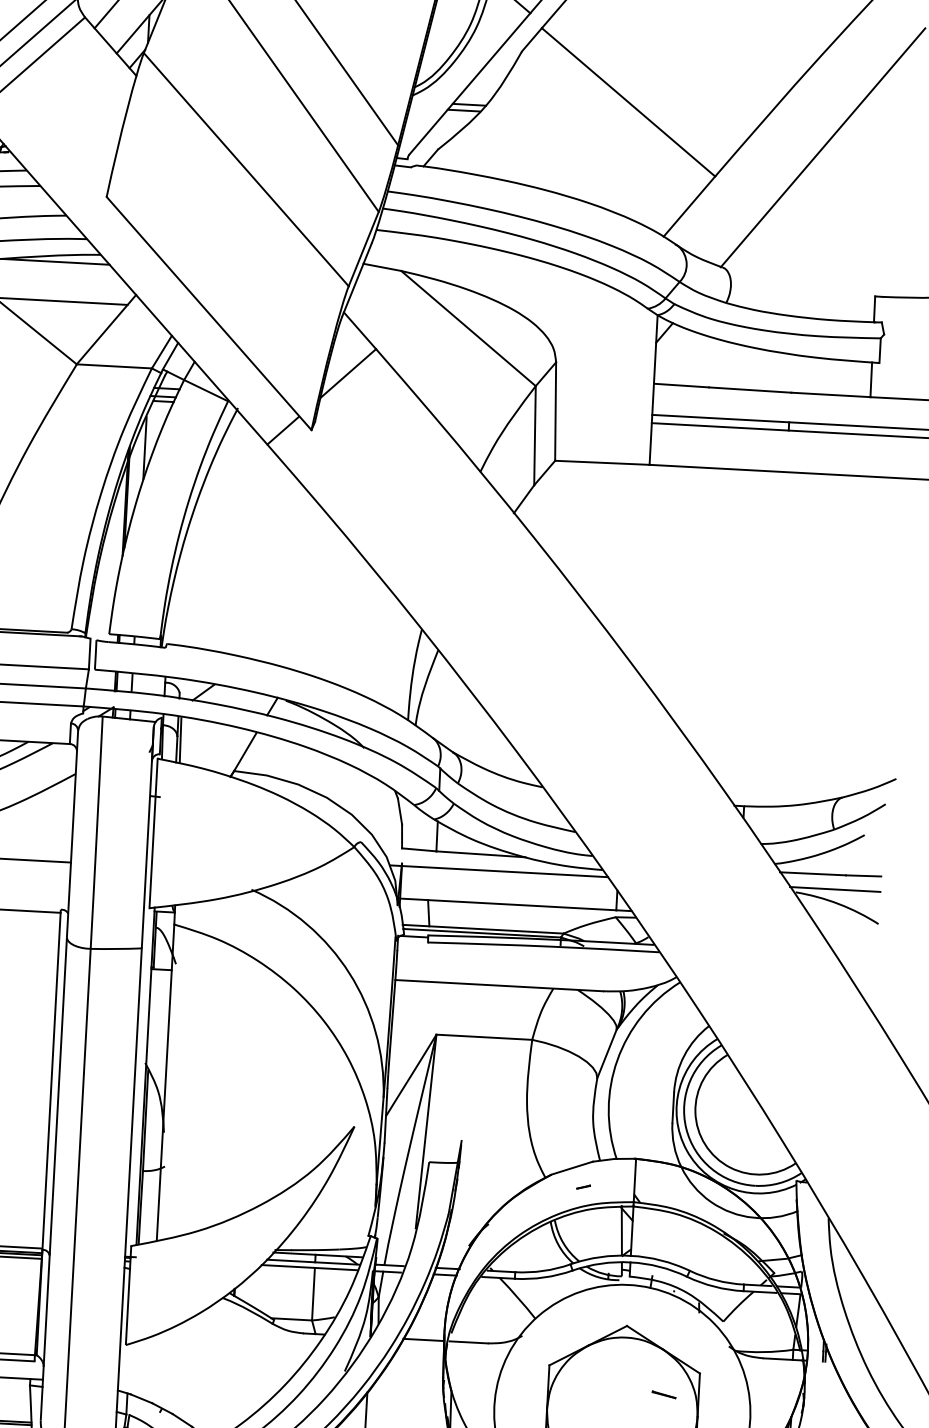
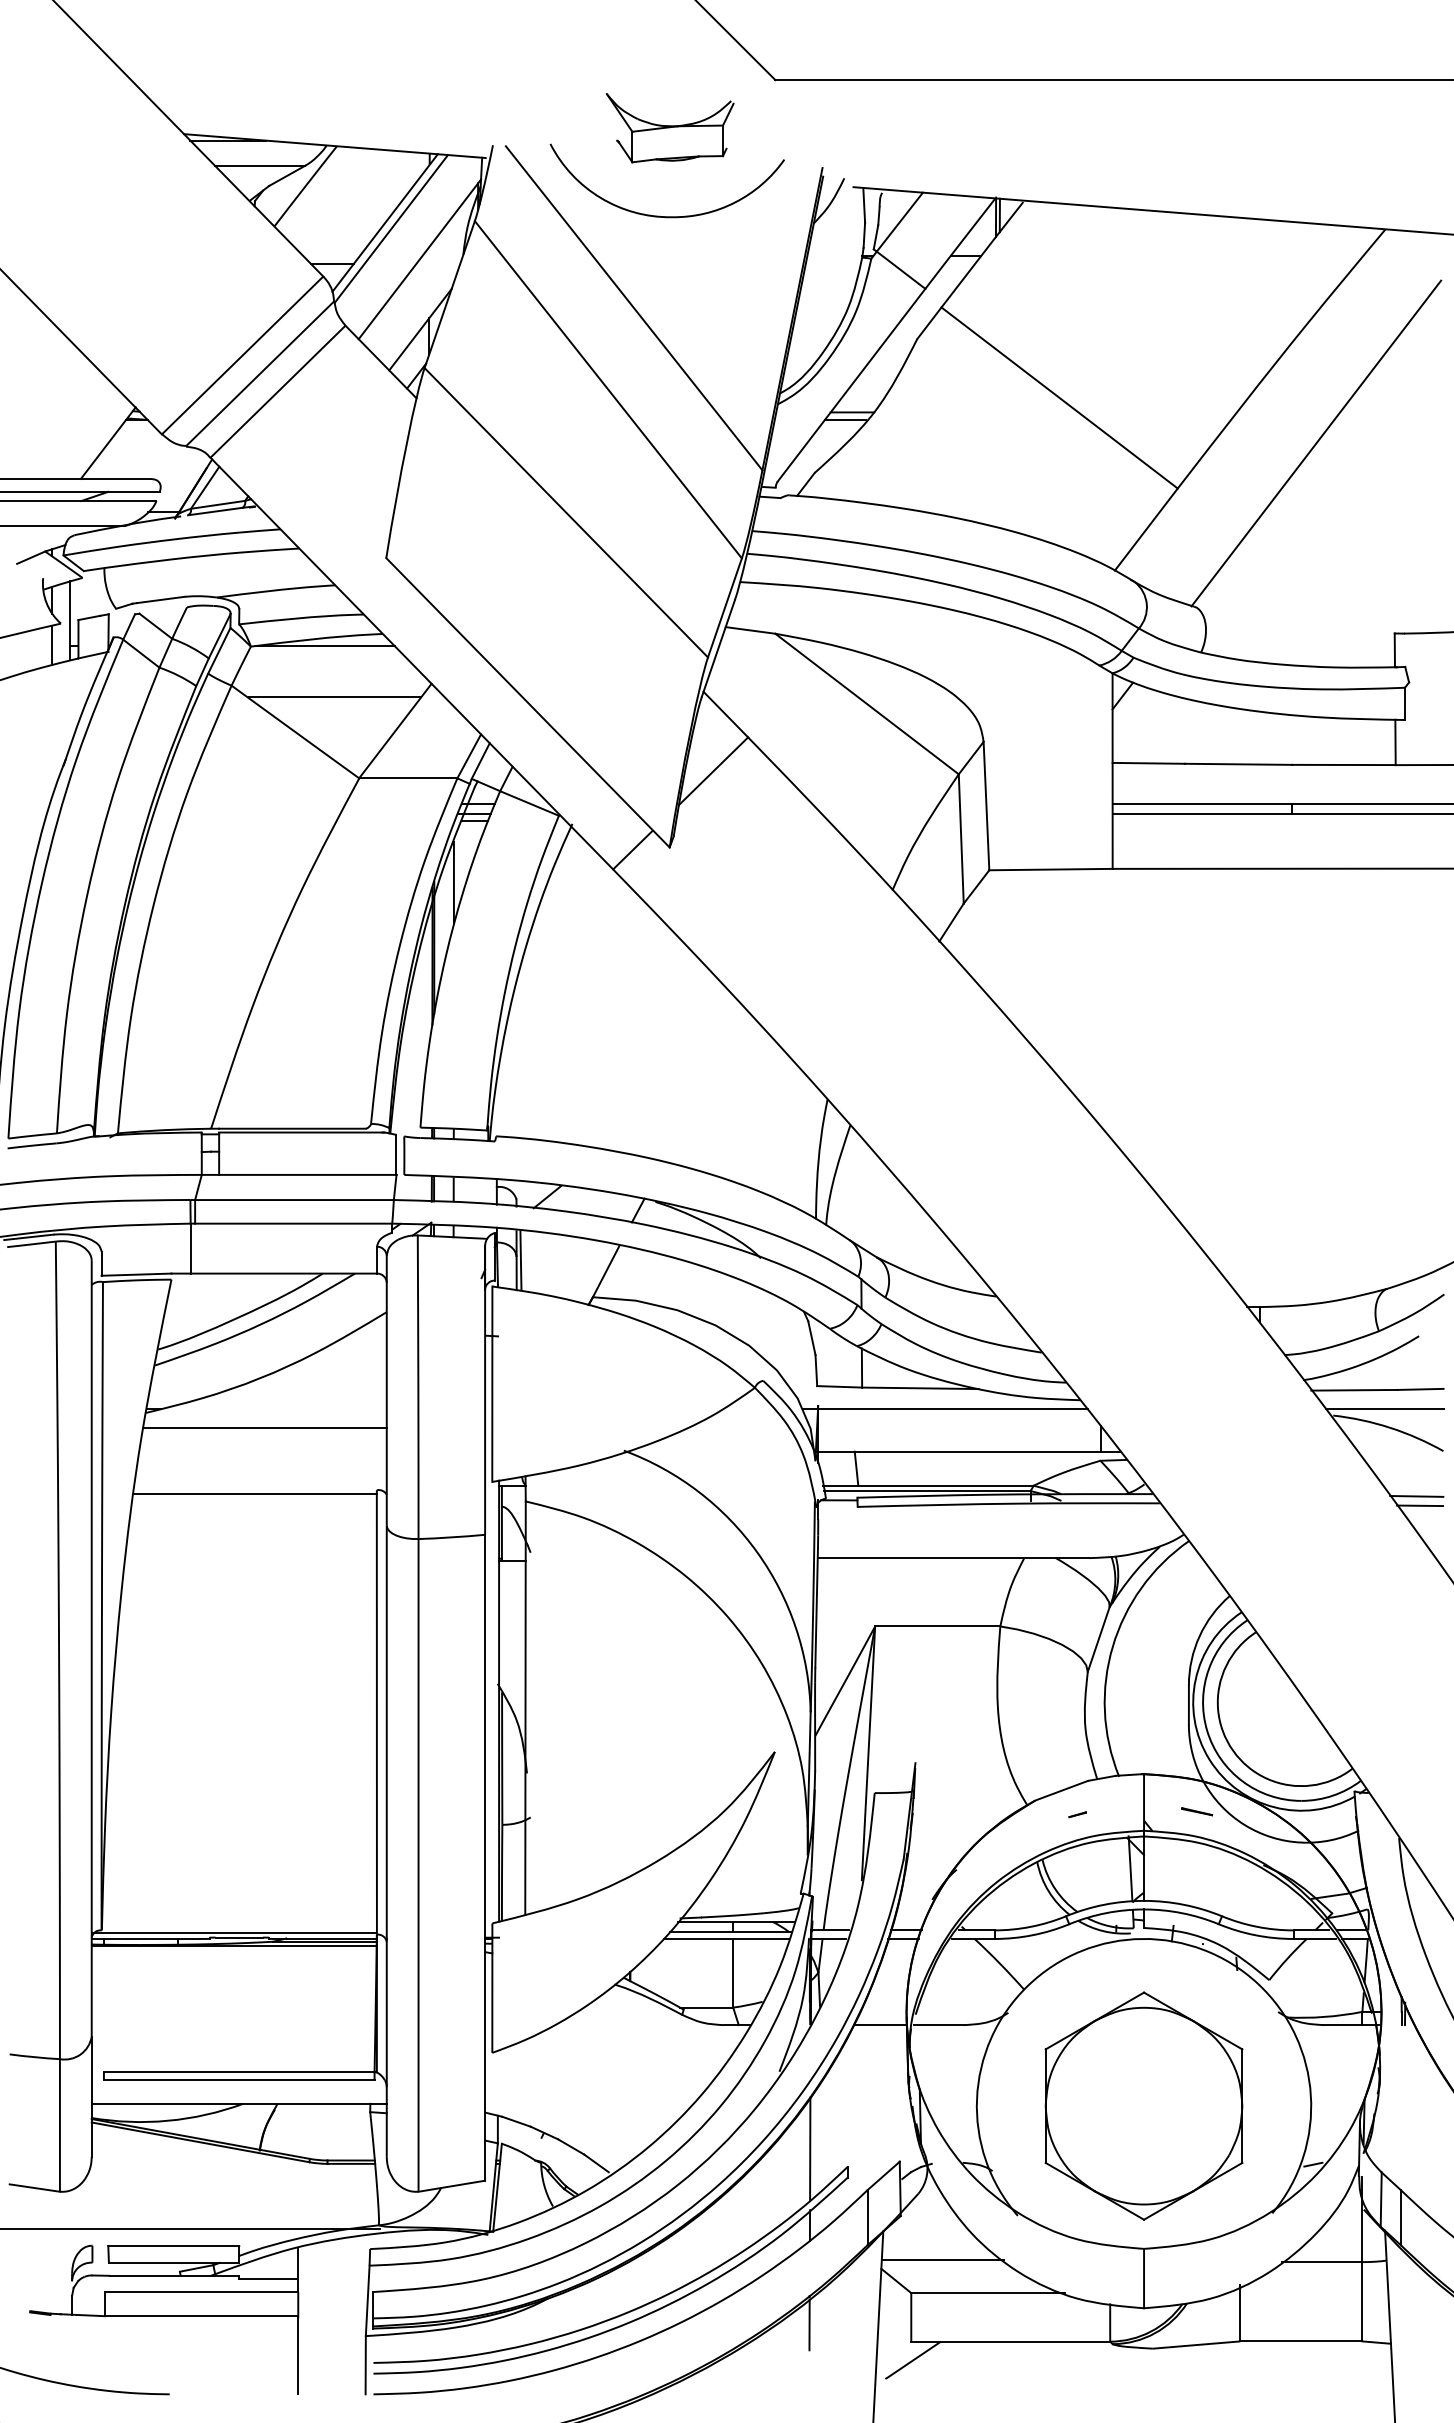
line: (856, 957) -> (1416, 1496), added
line: (858, 964) -> (1420, 1505), added
line: (664, 1394) -> (1197, 1811), moved

